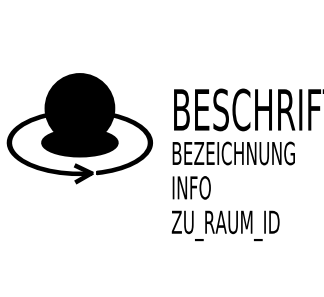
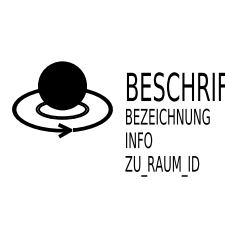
fill: (79, 142) -> (62, 109), removed

